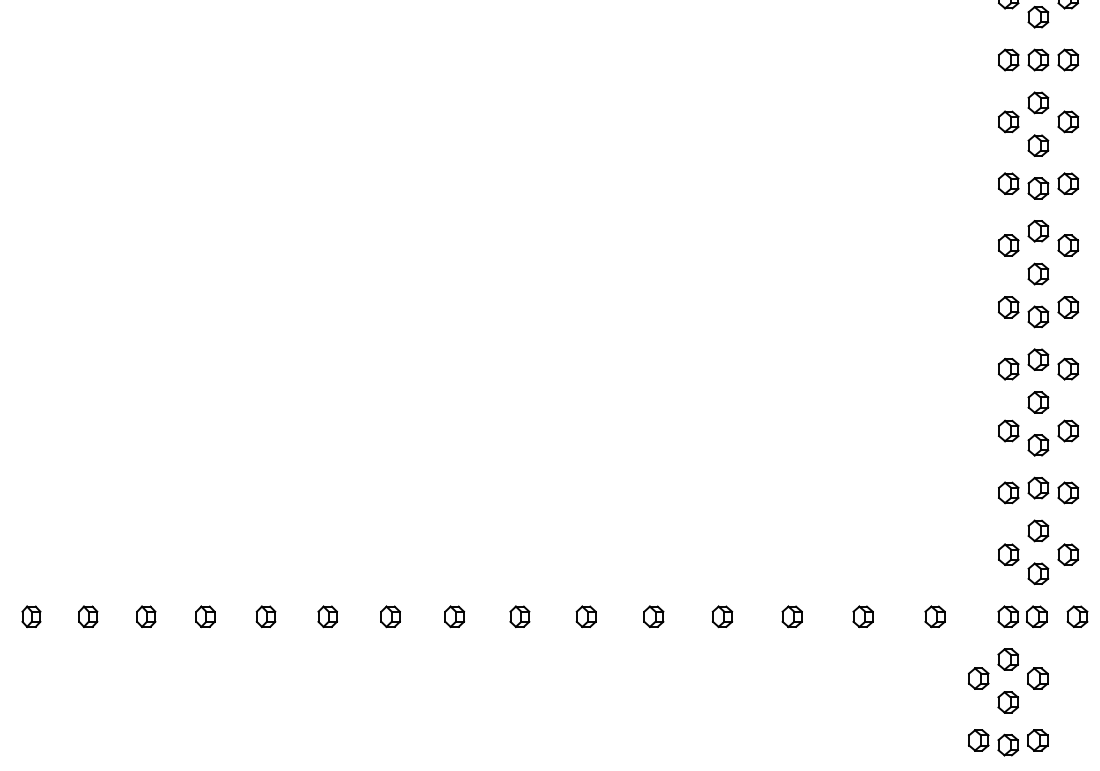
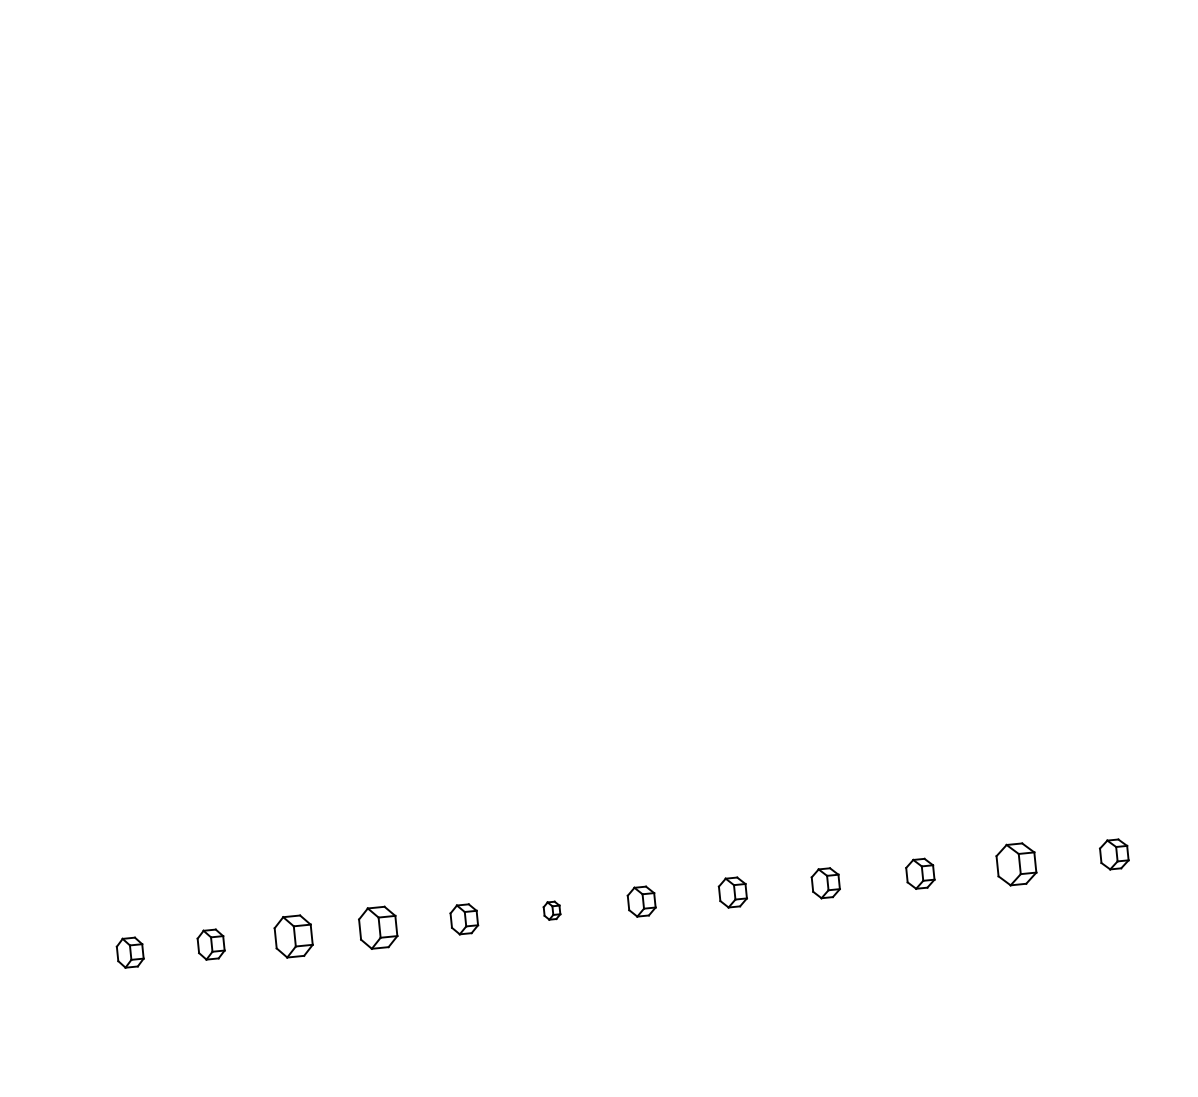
part: (146, 616) -> (294, 935), size x1.4
part: (205, 616) -> (378, 927), size x1.4
part: (327, 616) -> (551, 910), size x0.6
part: (653, 616) -> (1016, 863), size x1.4

